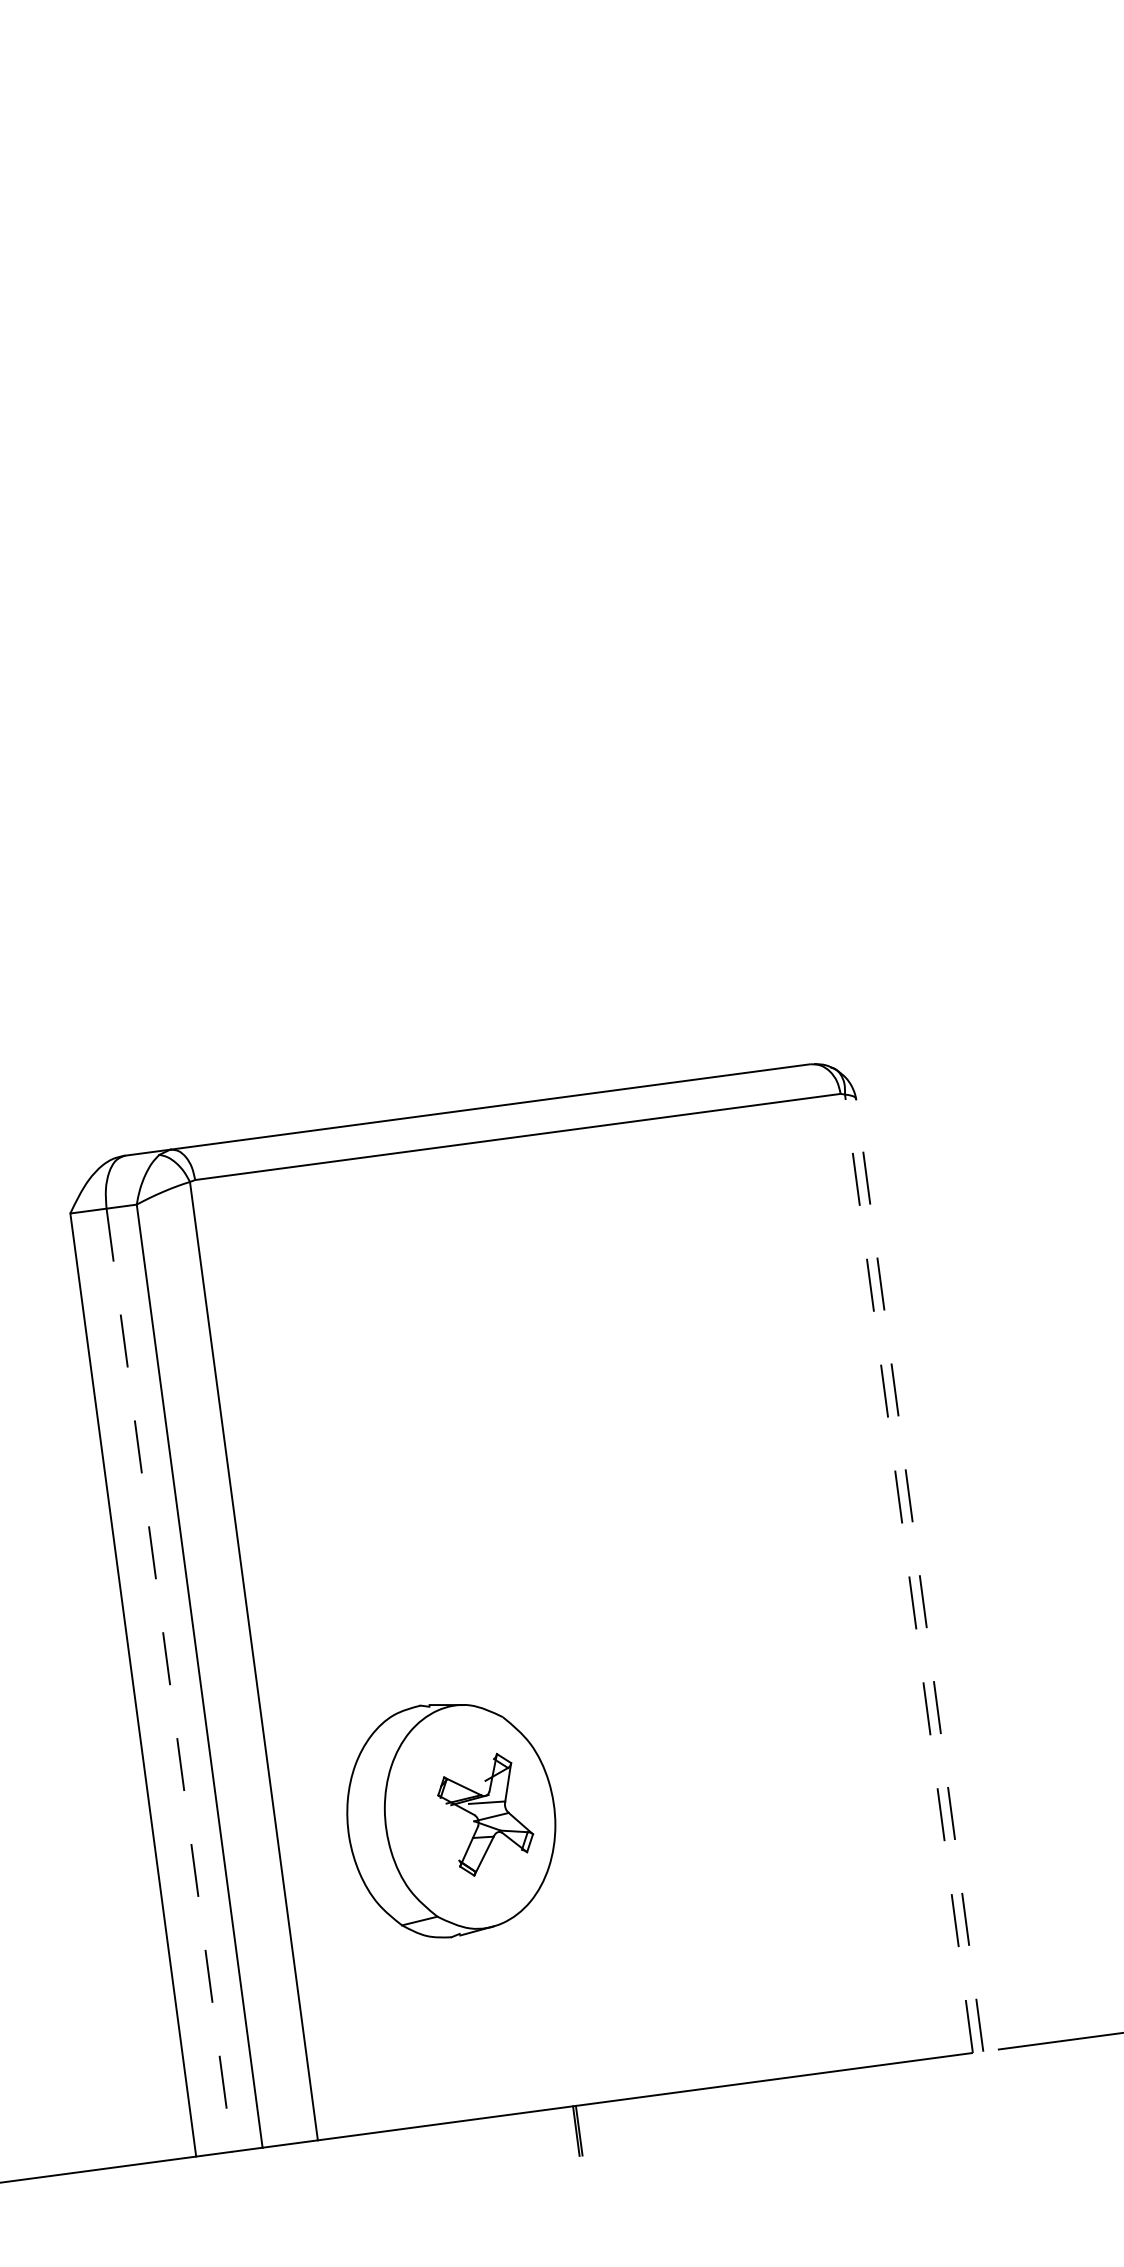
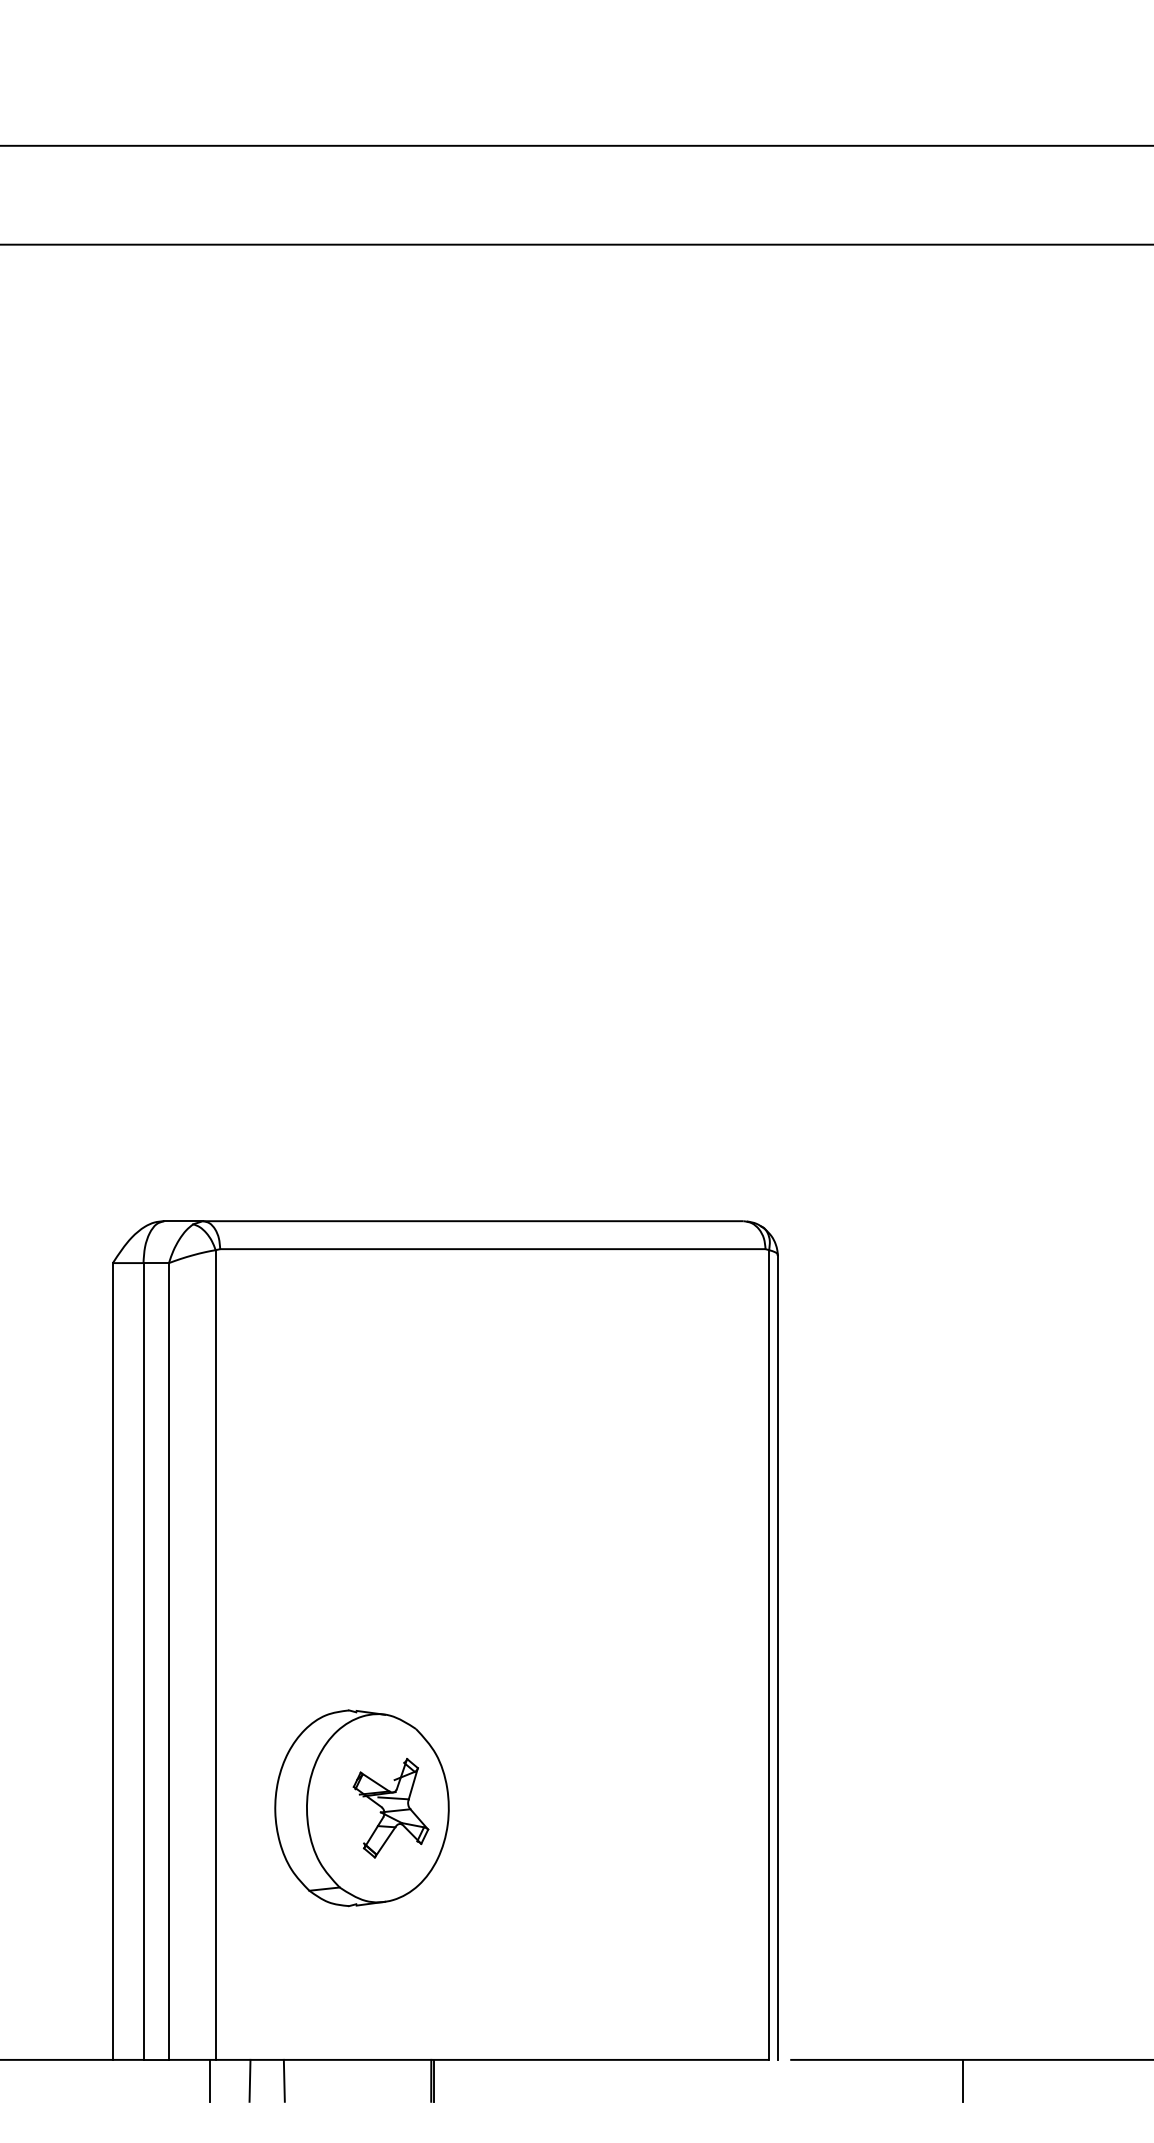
line: (909, 1574) -> (769, 1655), dashed -> solid
line: (919, 1576) -> (777, 1658), dashed -> solid
line: (169, 1681) -> (143, 1662), dashed -> solid
line: (401, 2154) -> (283, 2080), added
line: (361, 2159) -> (249, 2080), added
line: (314, 2165) -> (210, 2080), added

